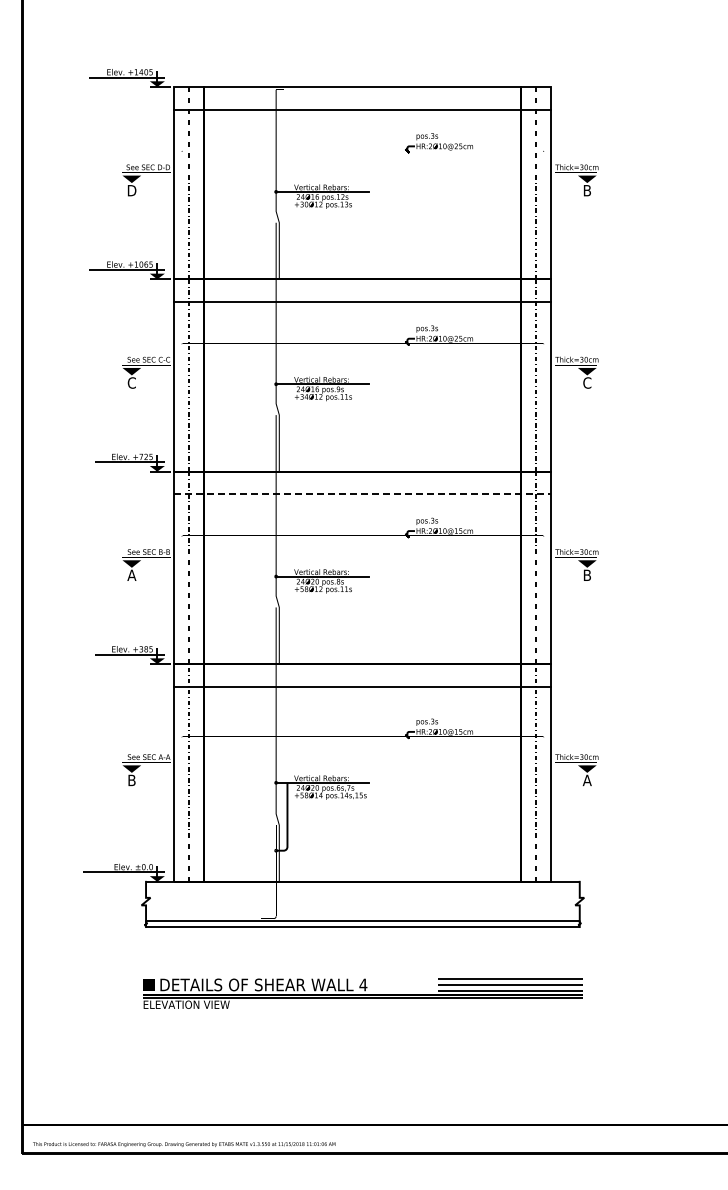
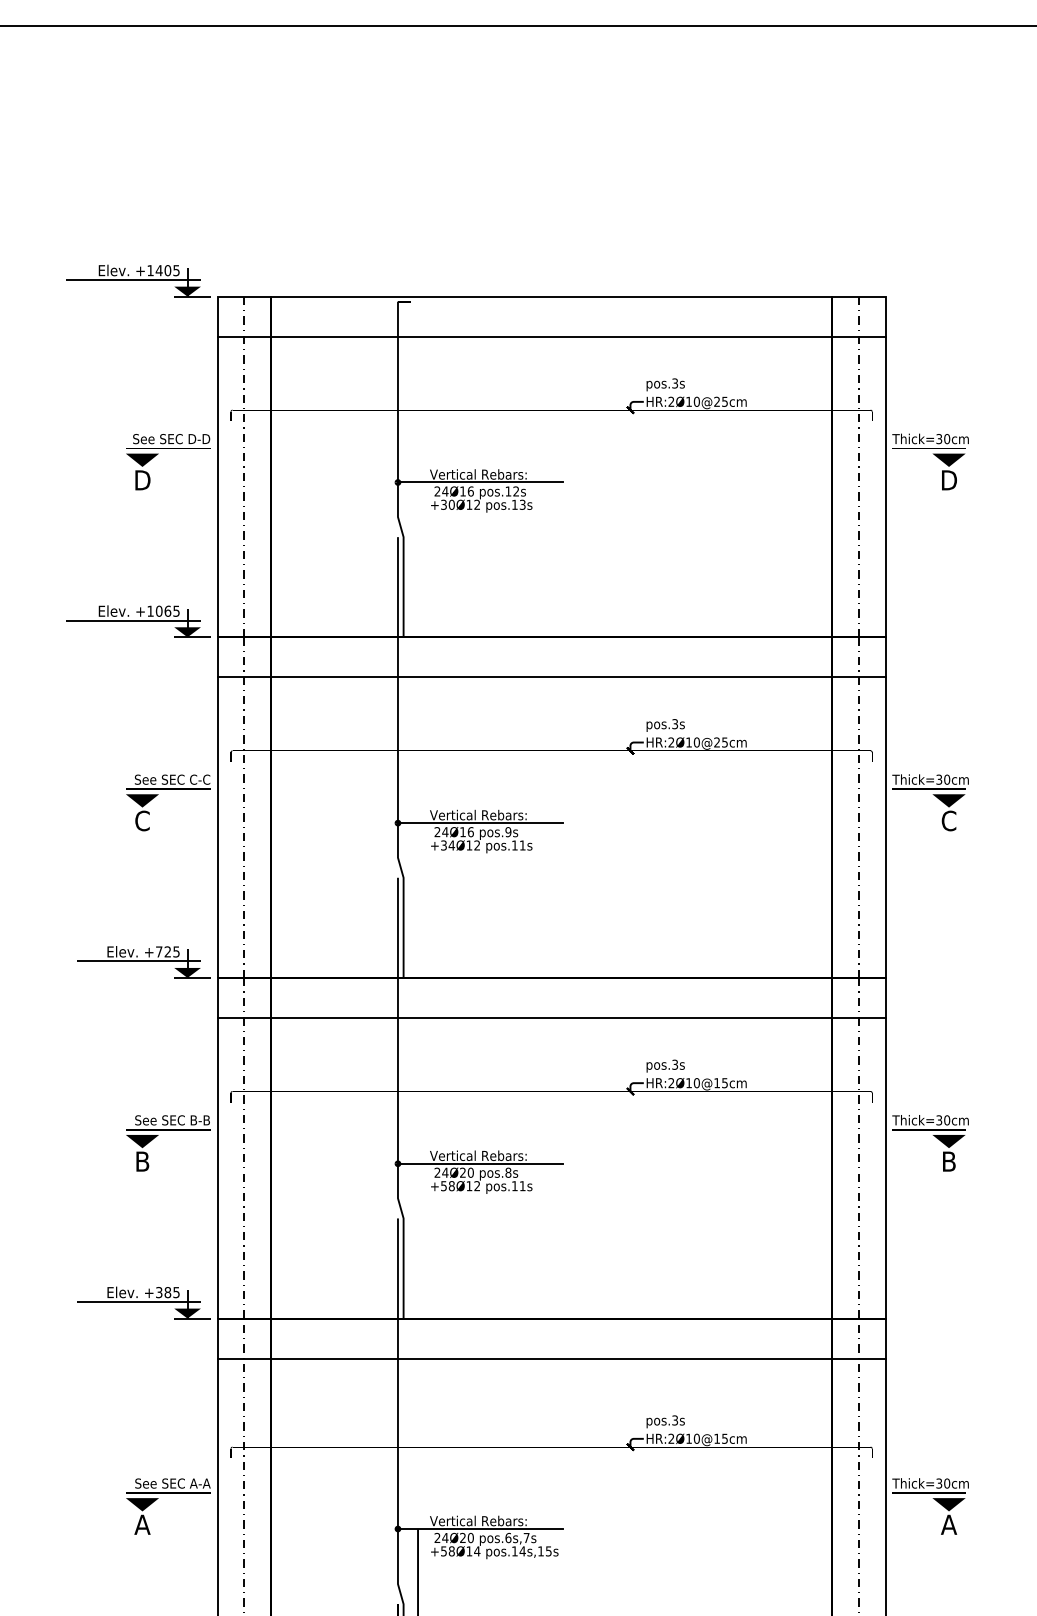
text: (587, 190) -> (949, 480), B -> D
line: (362, 494) -> (550, 1018), dashed -> solid
text: (131, 574) -> (141, 1160), A -> B
text: (131, 780) -> (141, 1524), B -> A

